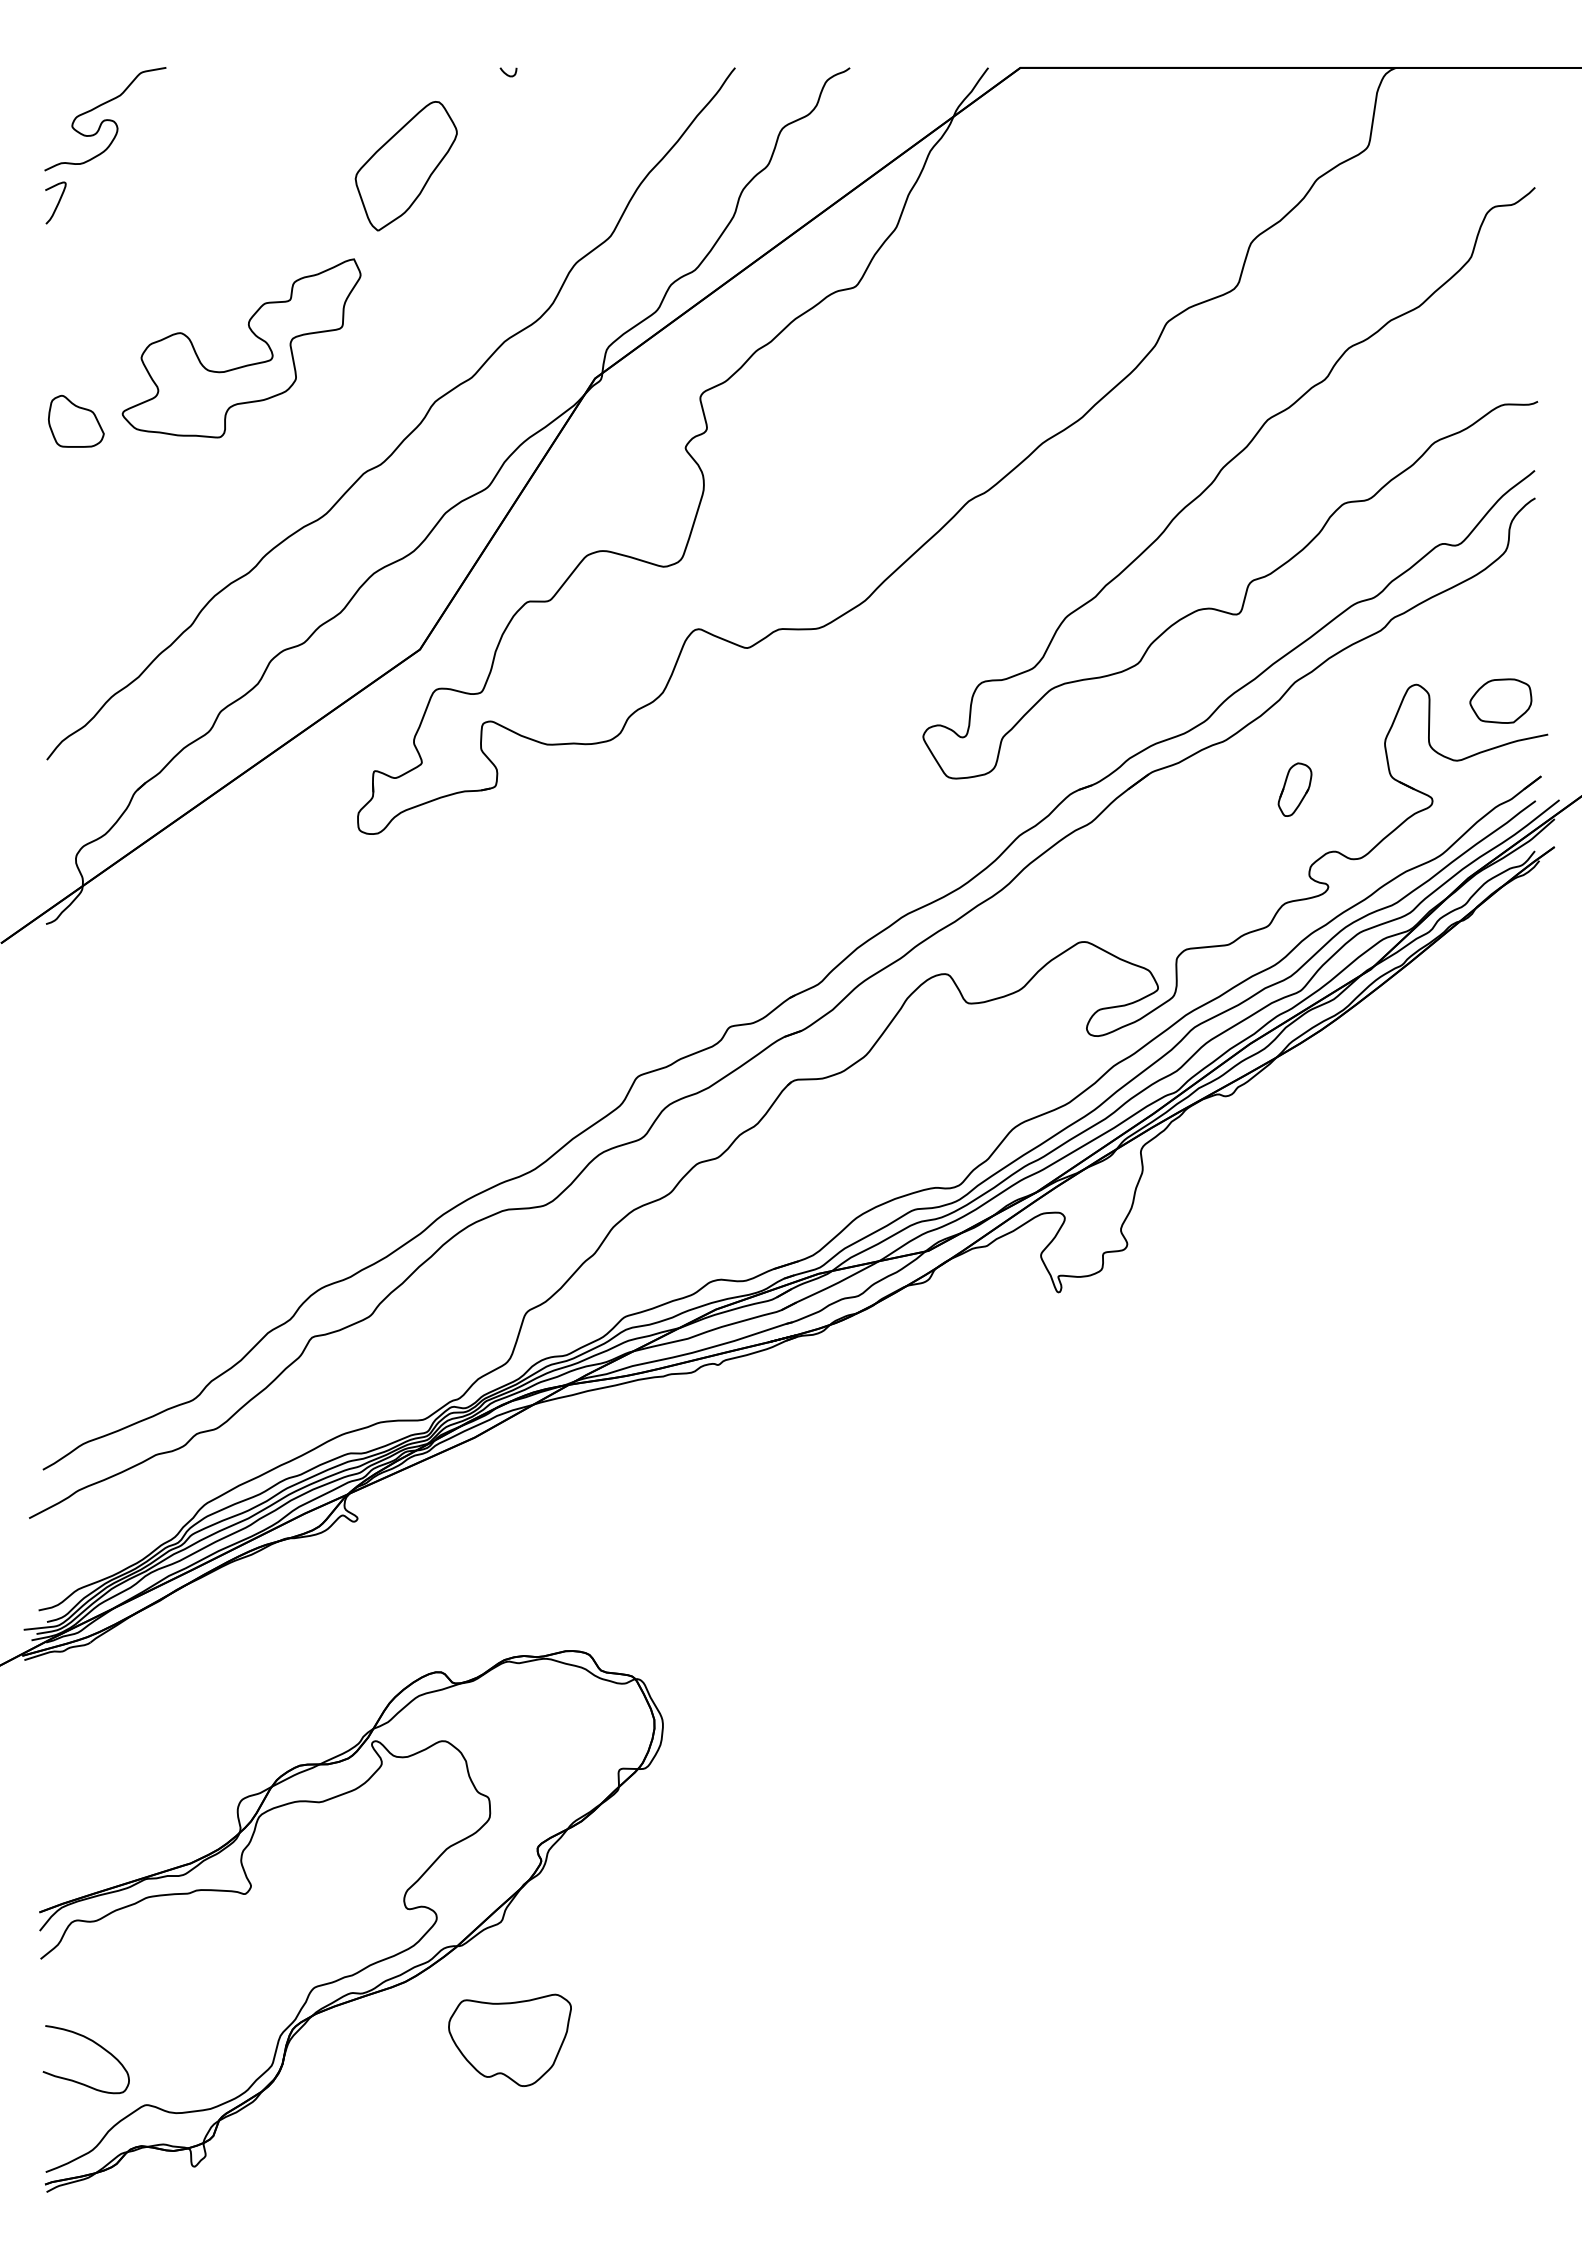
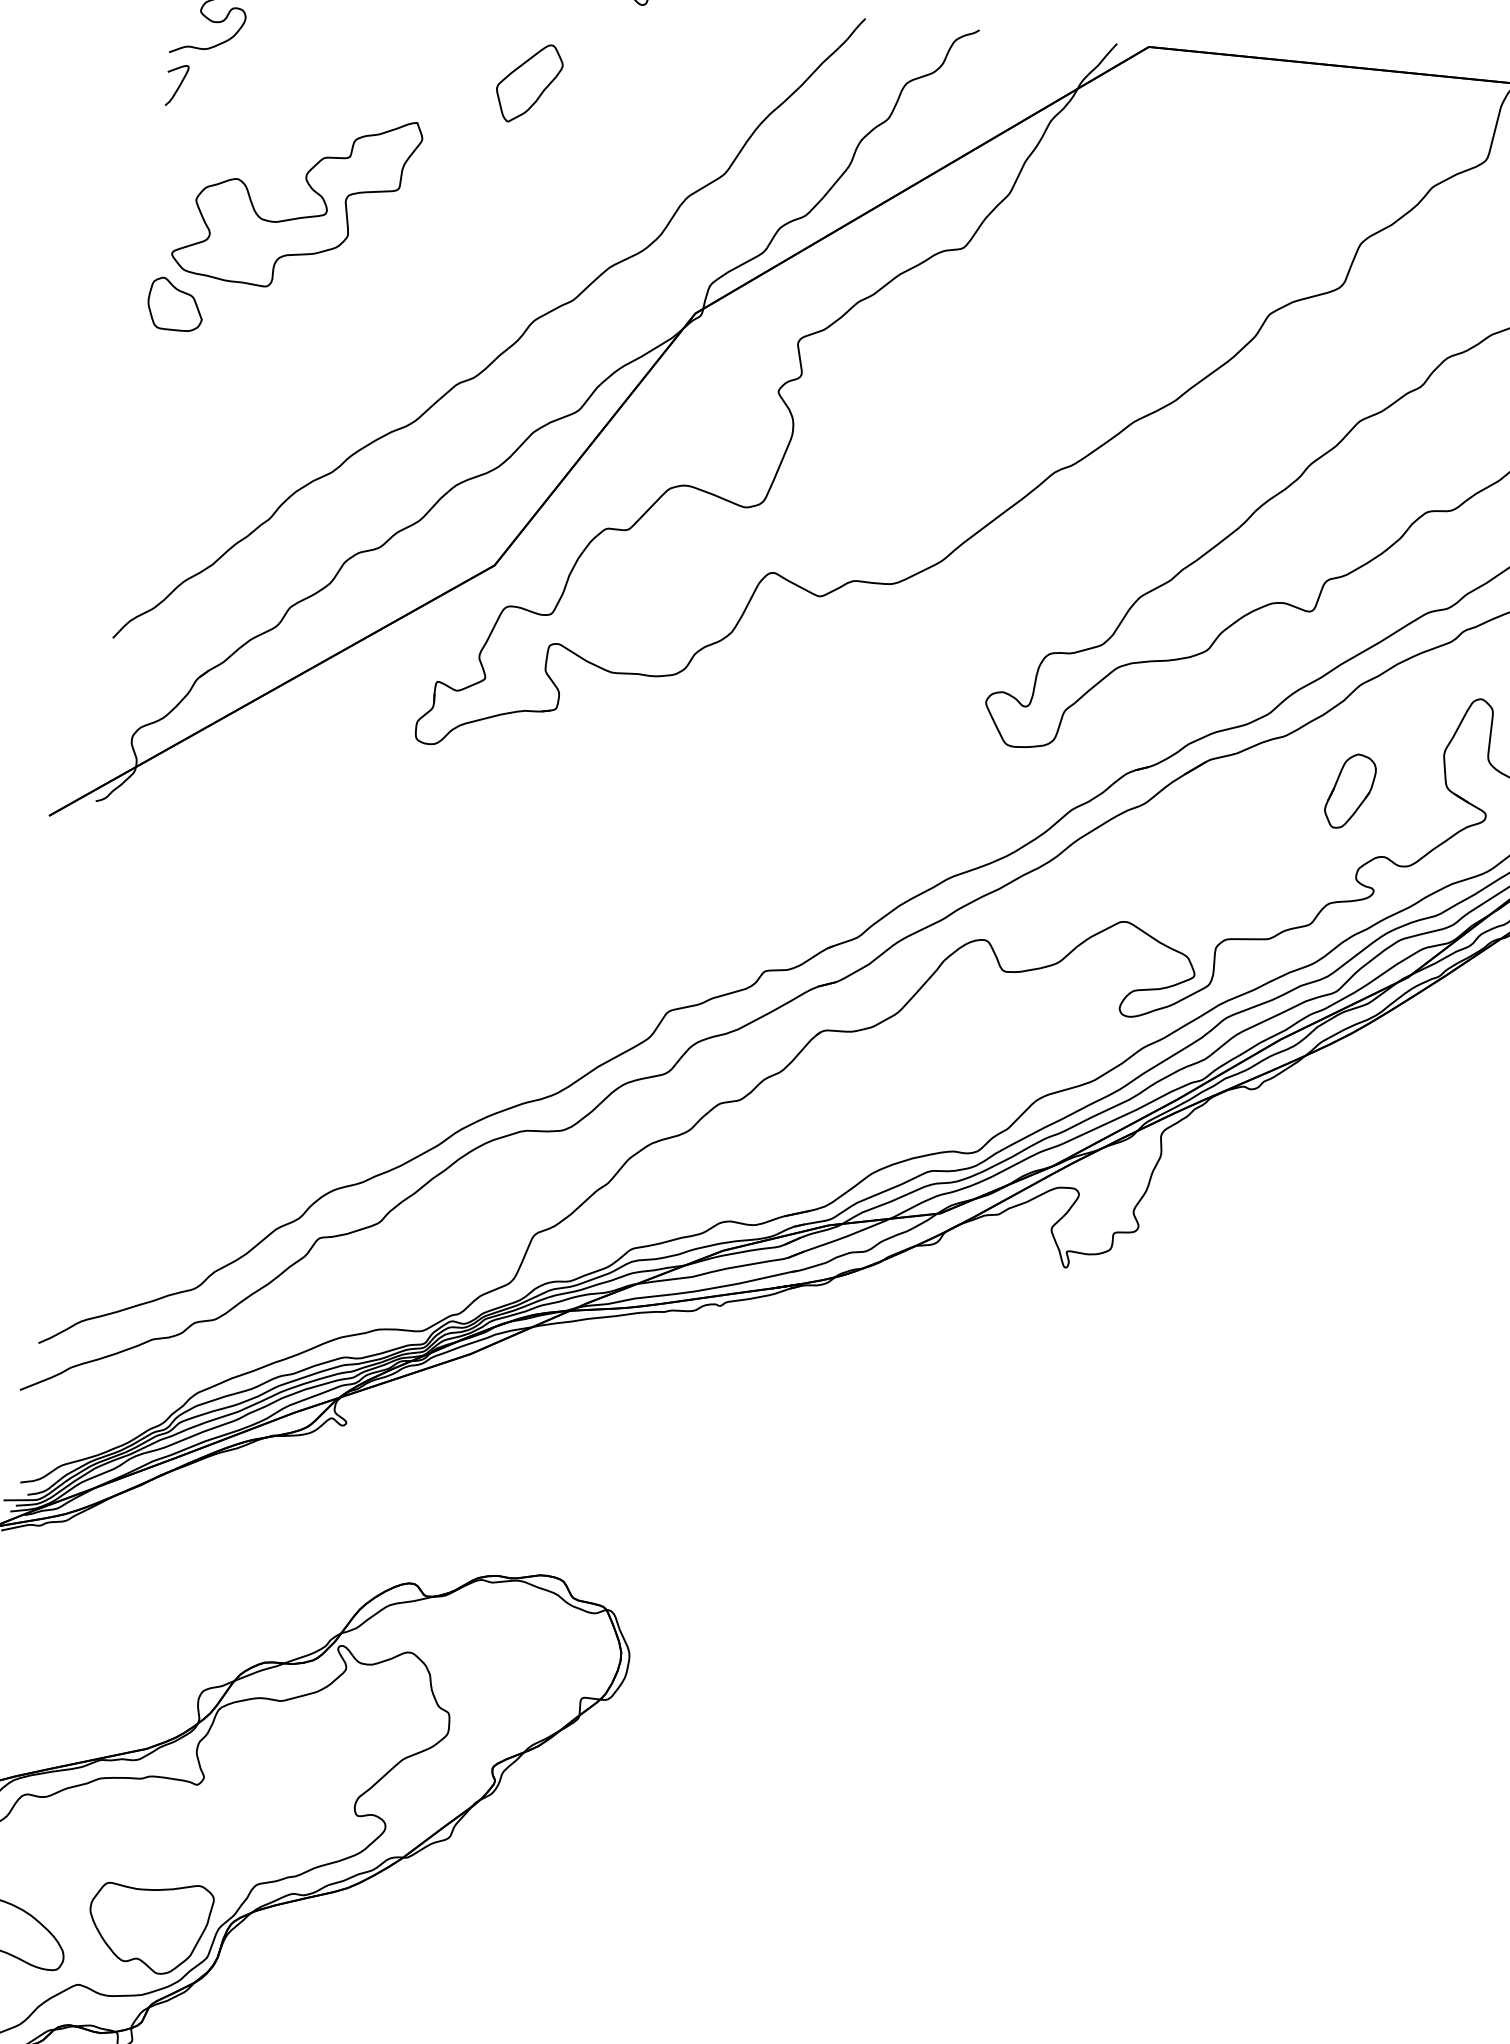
part: (406, 165) -> (529, 83), size x0.62
part: (246, 364) -> (300, 216), moved
part: (1294, 789) -> (1349, 791), size x1.43
part: (509, 2039) -> (149, 1926), moved

